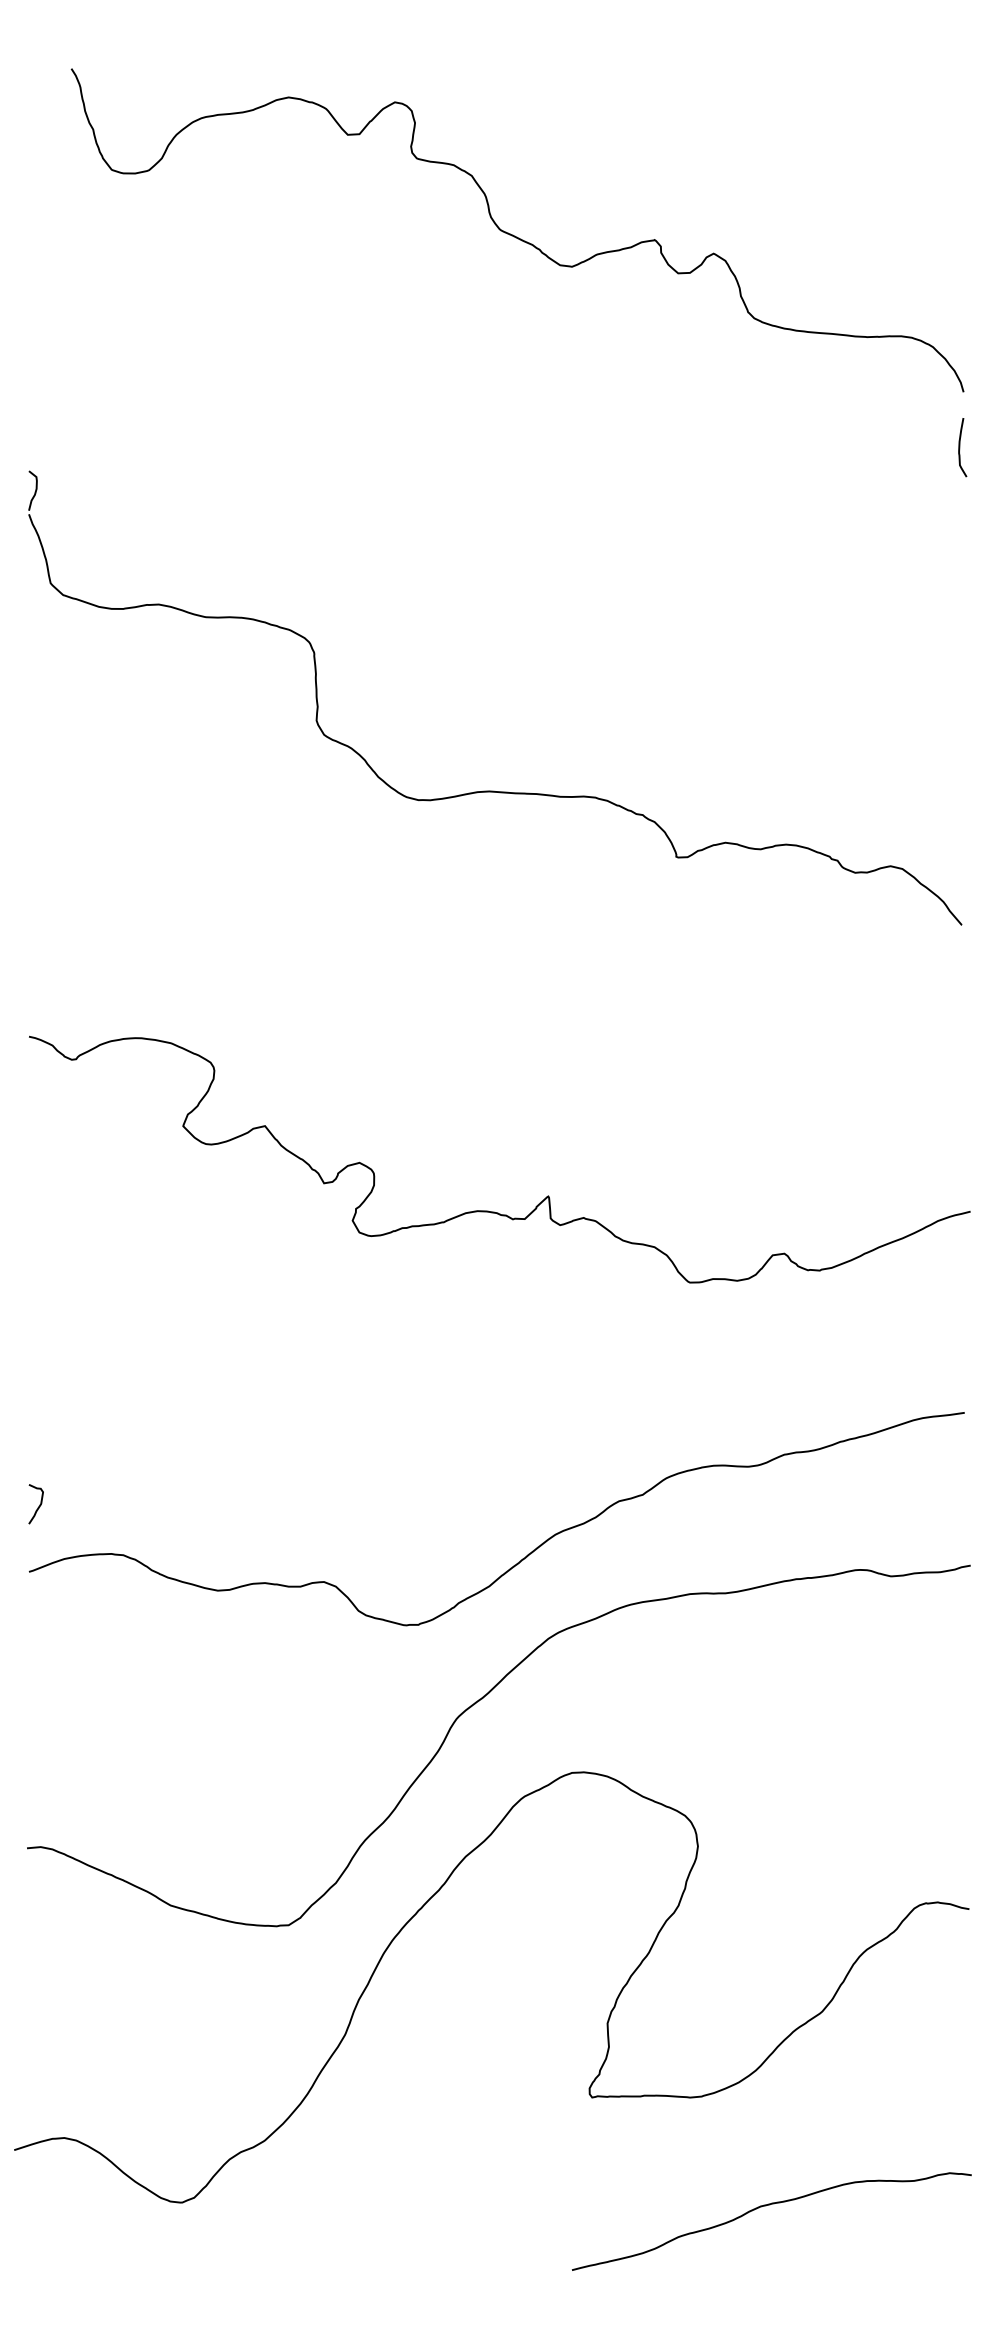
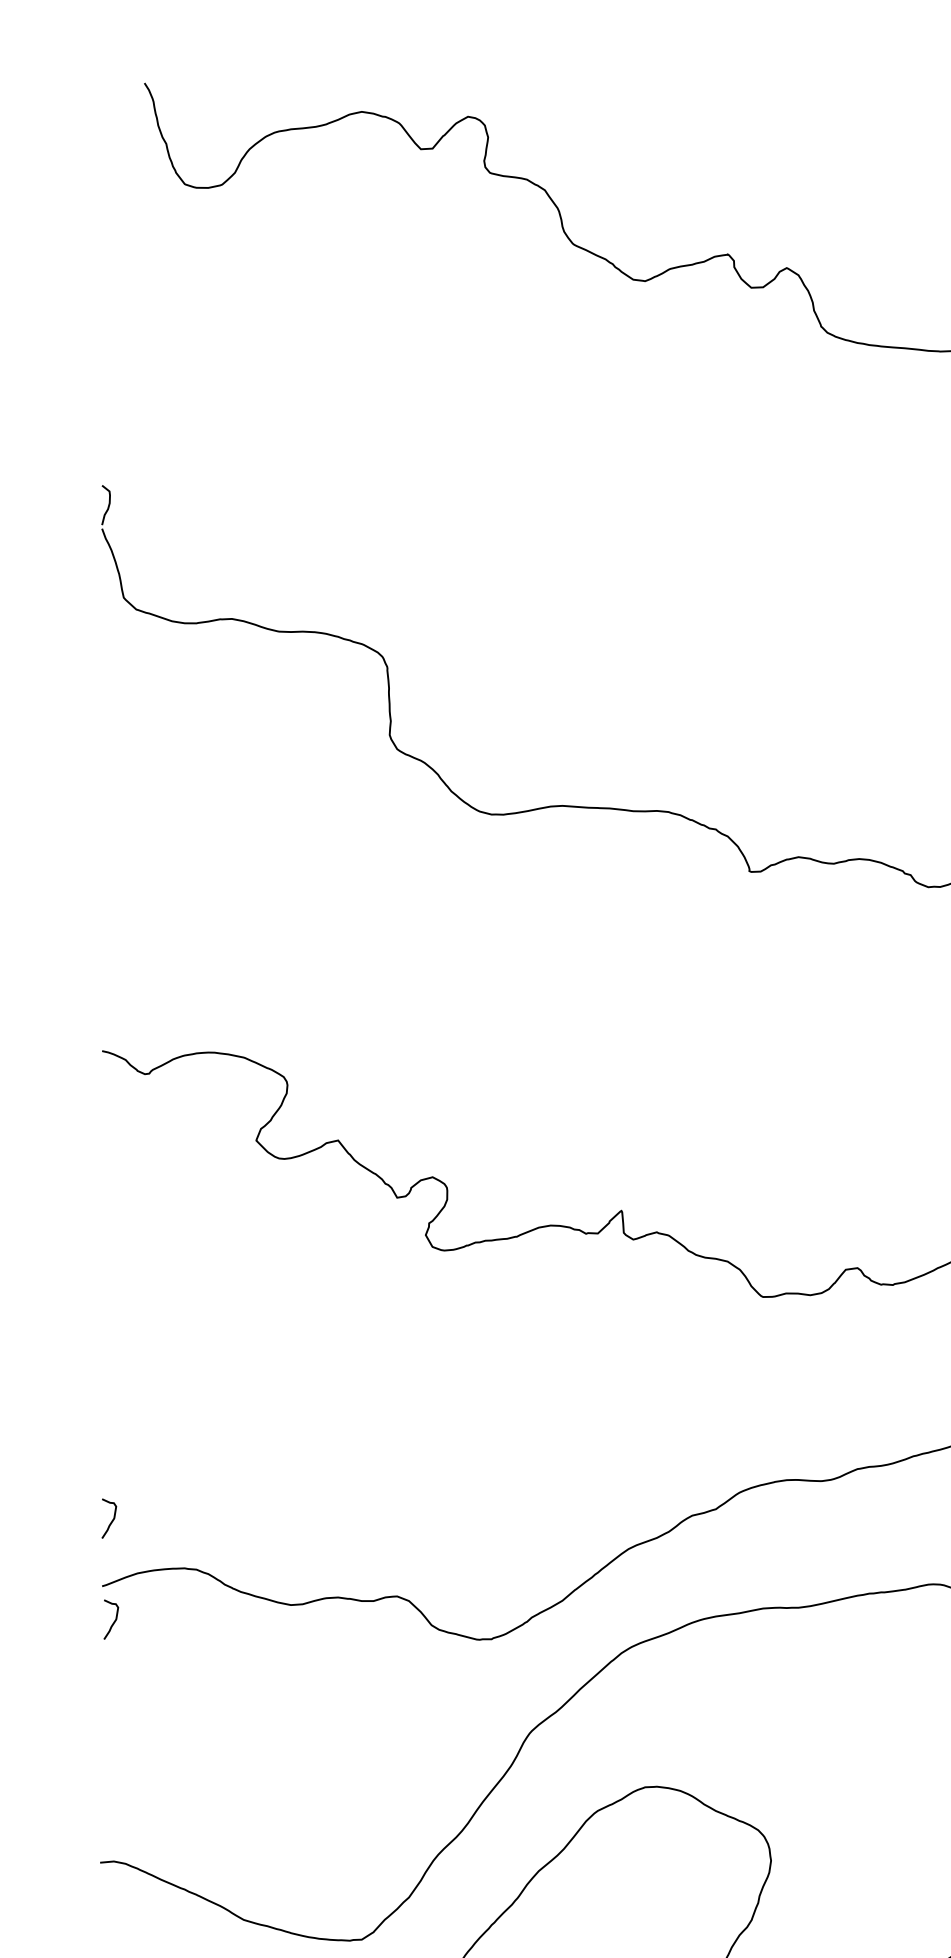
curve: (40, 1607) -> (113, 1621), added

